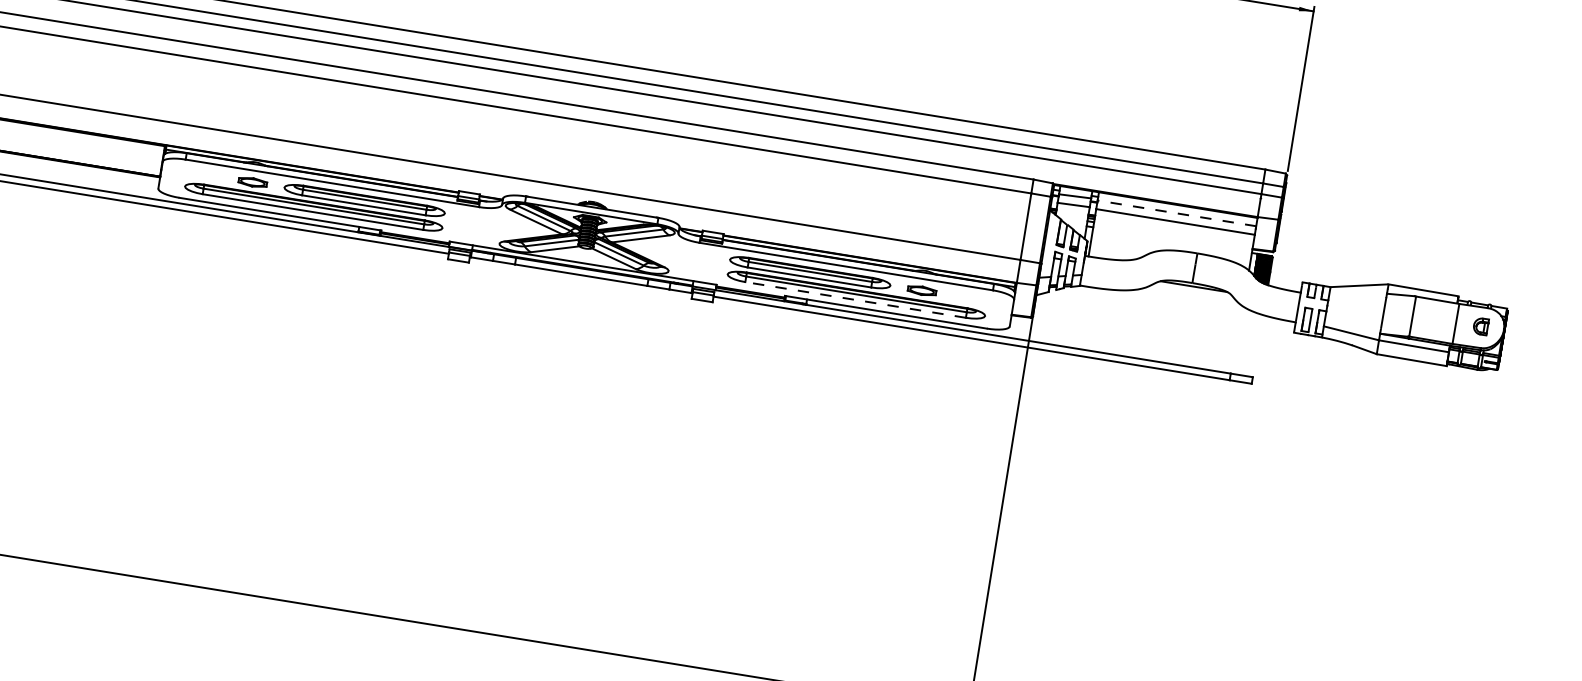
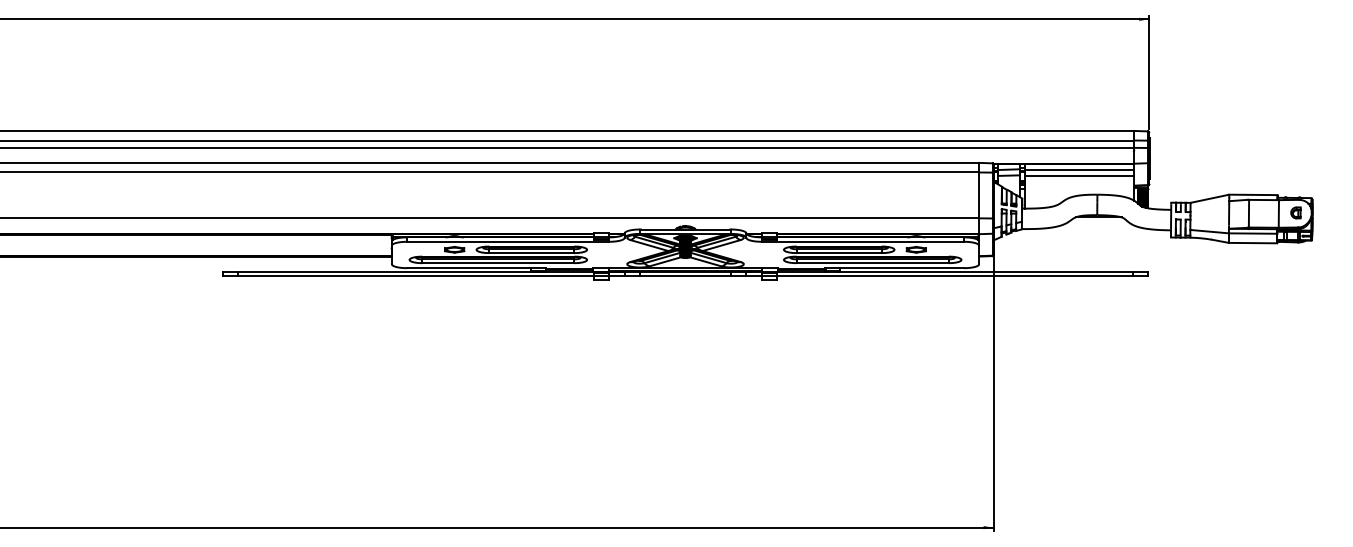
line: (1177, 214) -> (1079, 170), dashed -> solid
line: (855, 300) -> (872, 263), dashed -> solid

